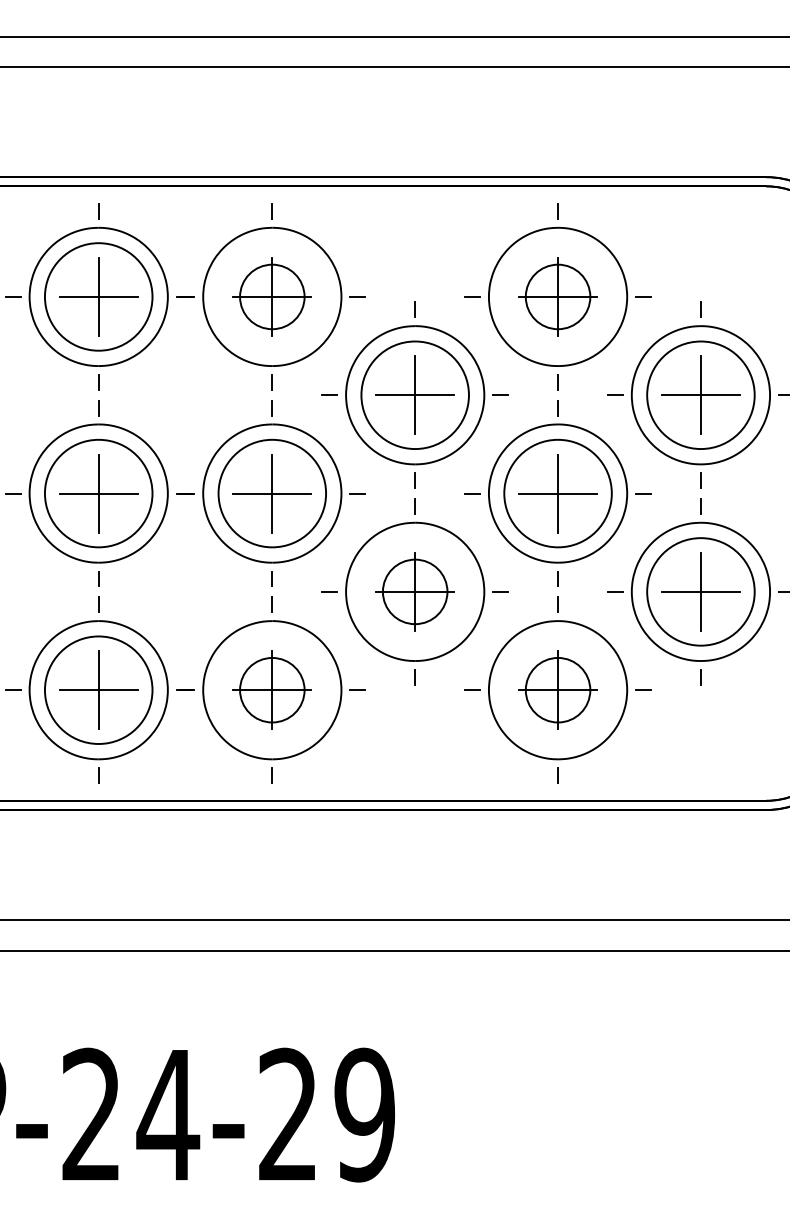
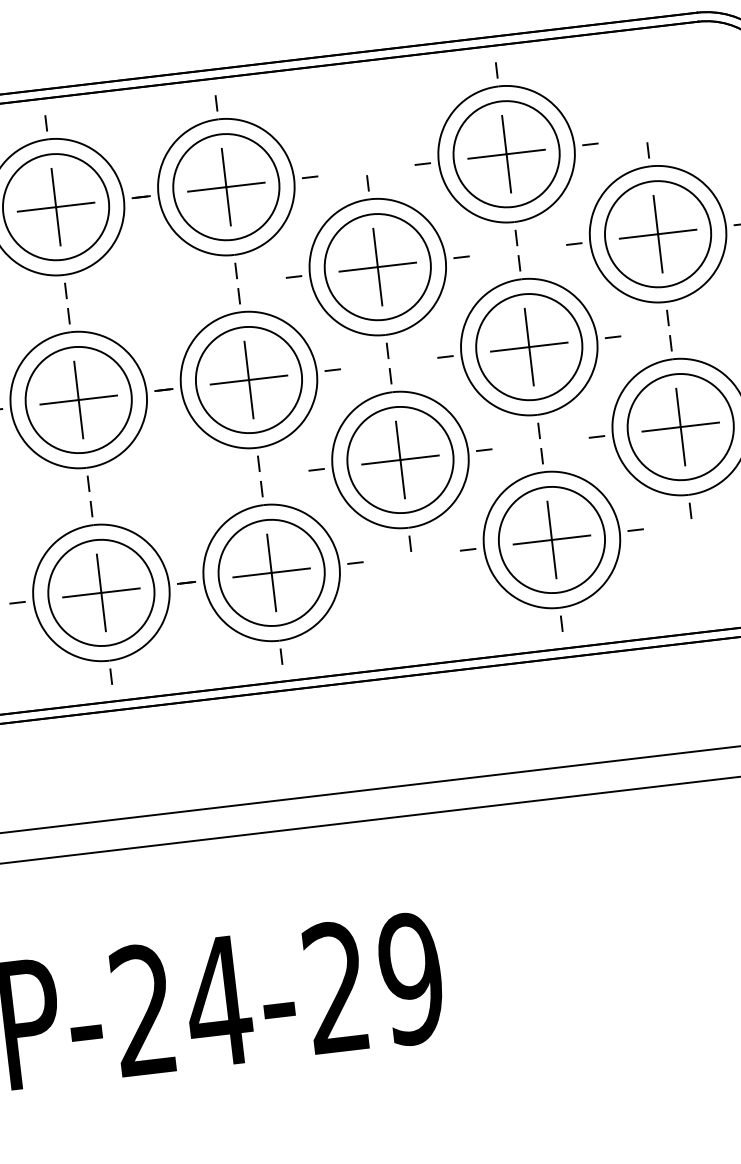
circle: (272, 296) -> (226, 186), size x1.67
circle: (557, 296) -> (506, 153), size x1.67
circle: (414, 591) -> (399, 459), size x1.67
circle: (272, 689) -> (271, 572), size x1.67
circle: (557, 689) -> (551, 539), size x1.67

